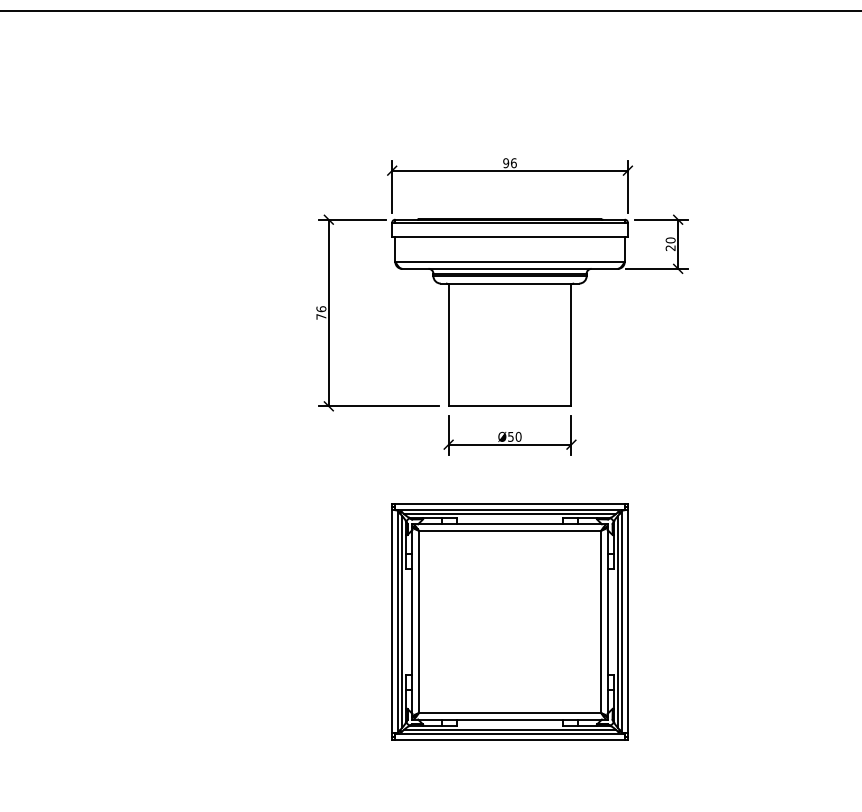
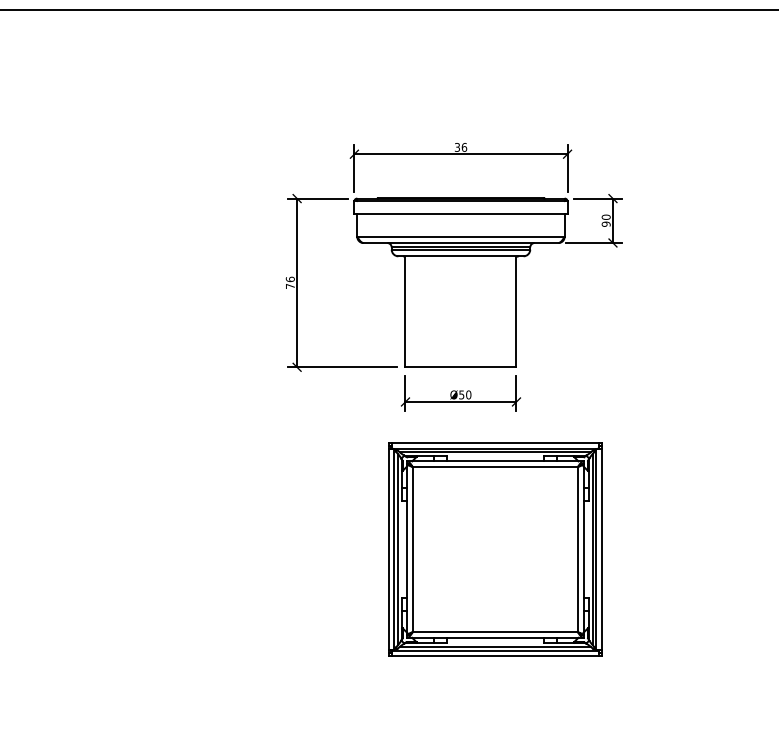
text: (506, 162) -> (457, 146), 96 -> 36
text: (670, 248) -> (606, 224), 20 -> 90
part: (509, 621) -> (494, 549), moved

